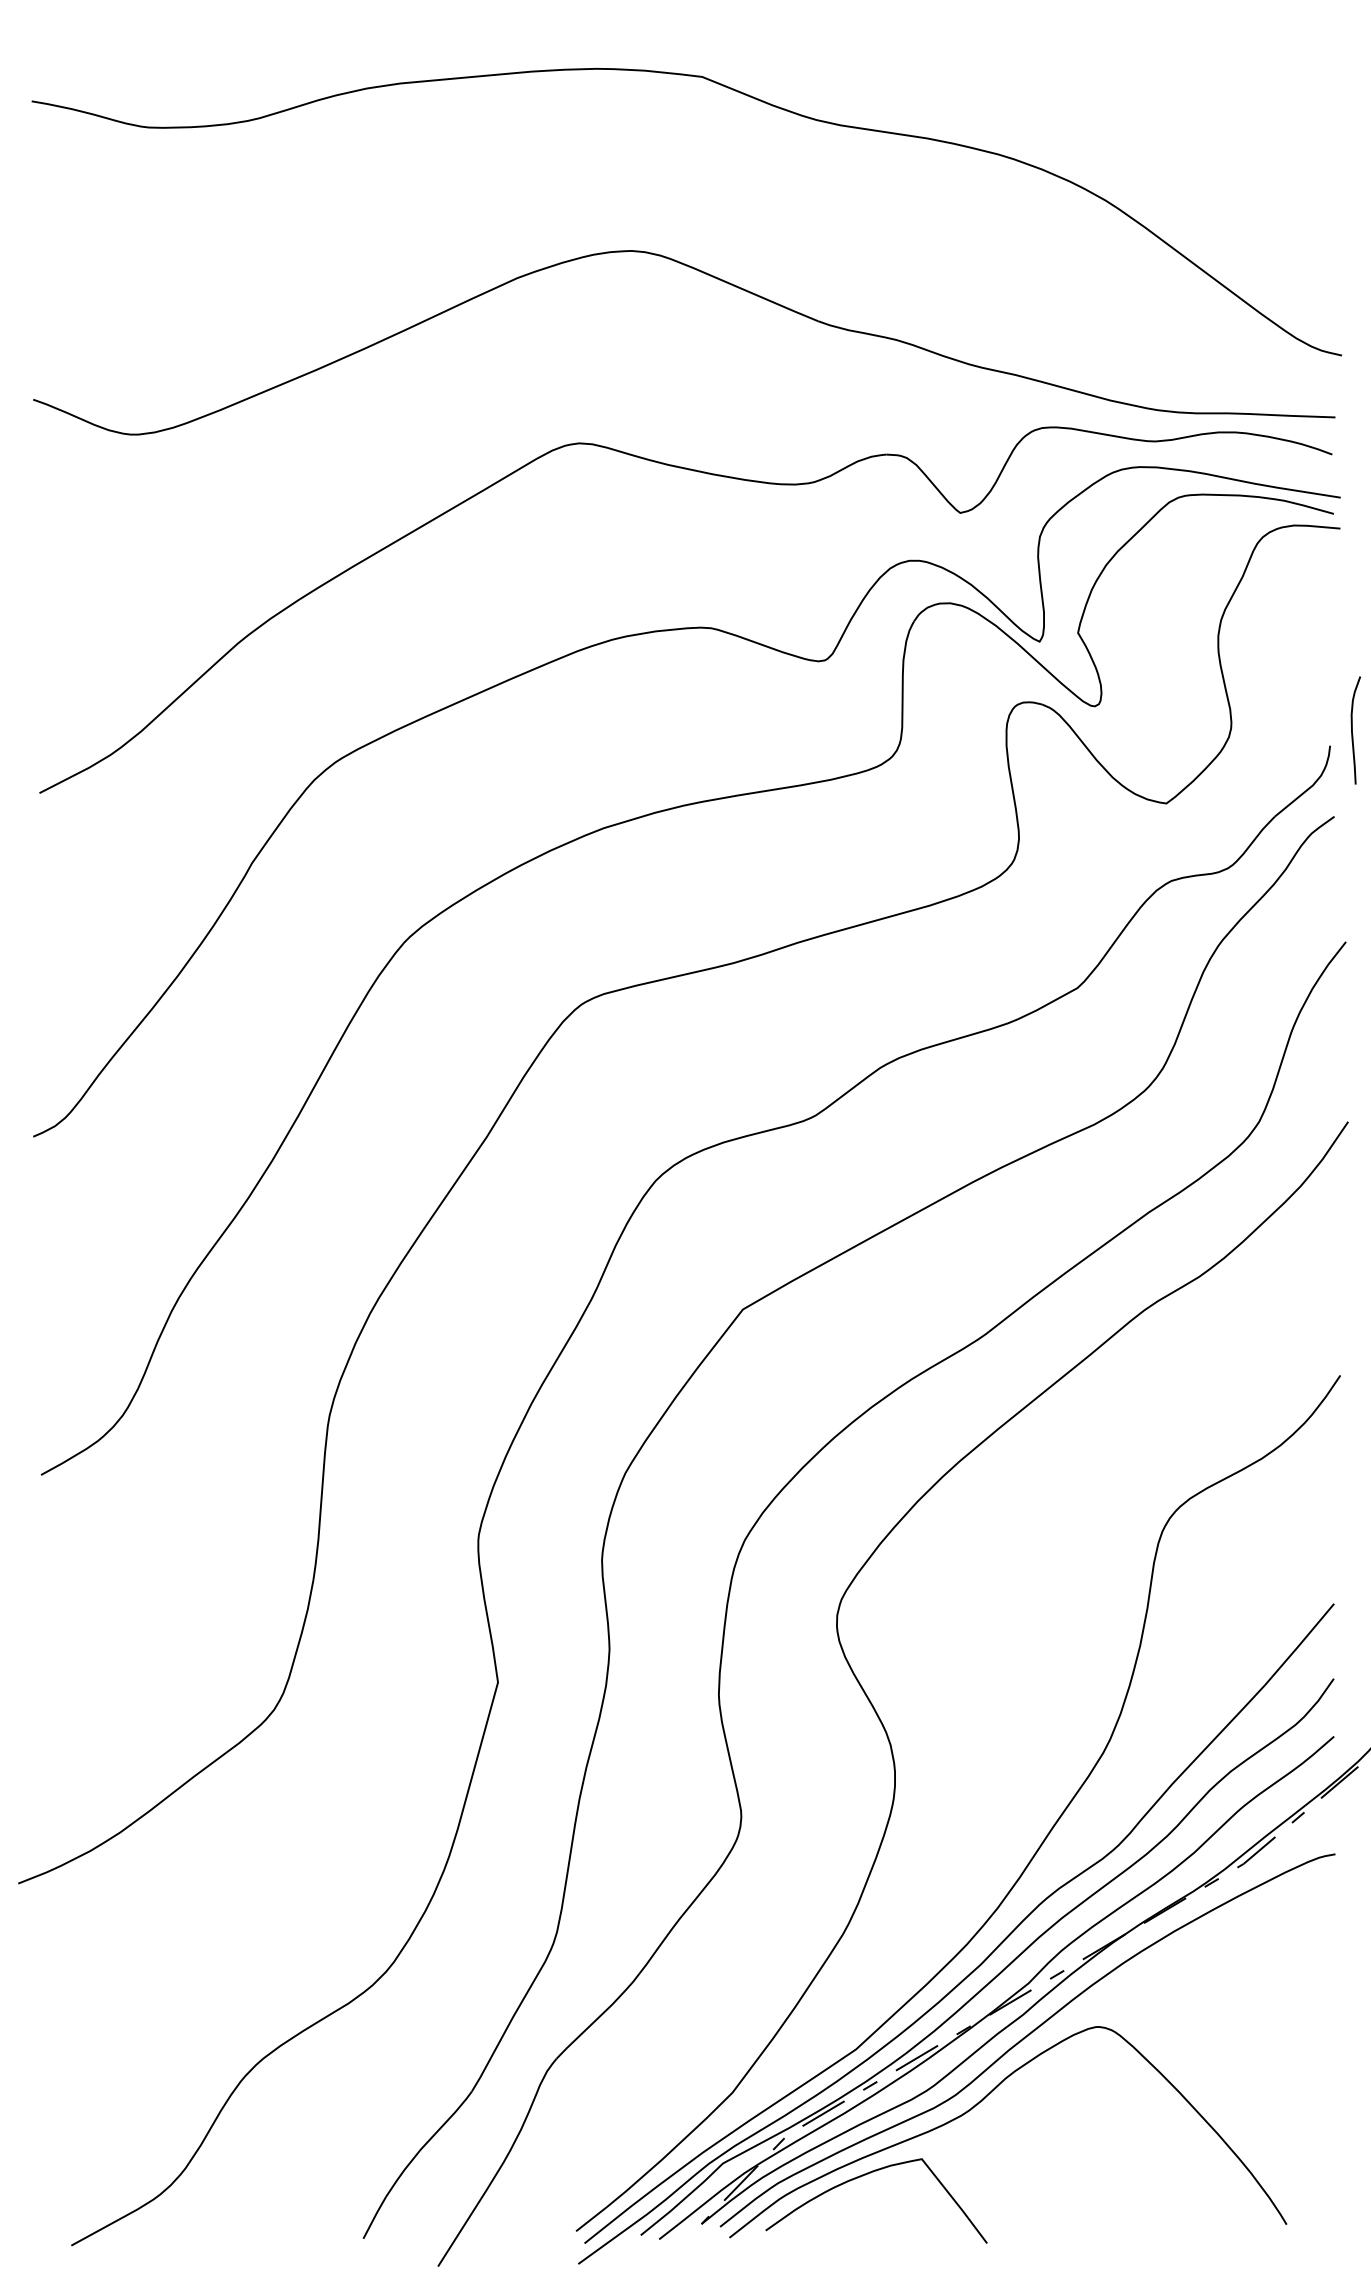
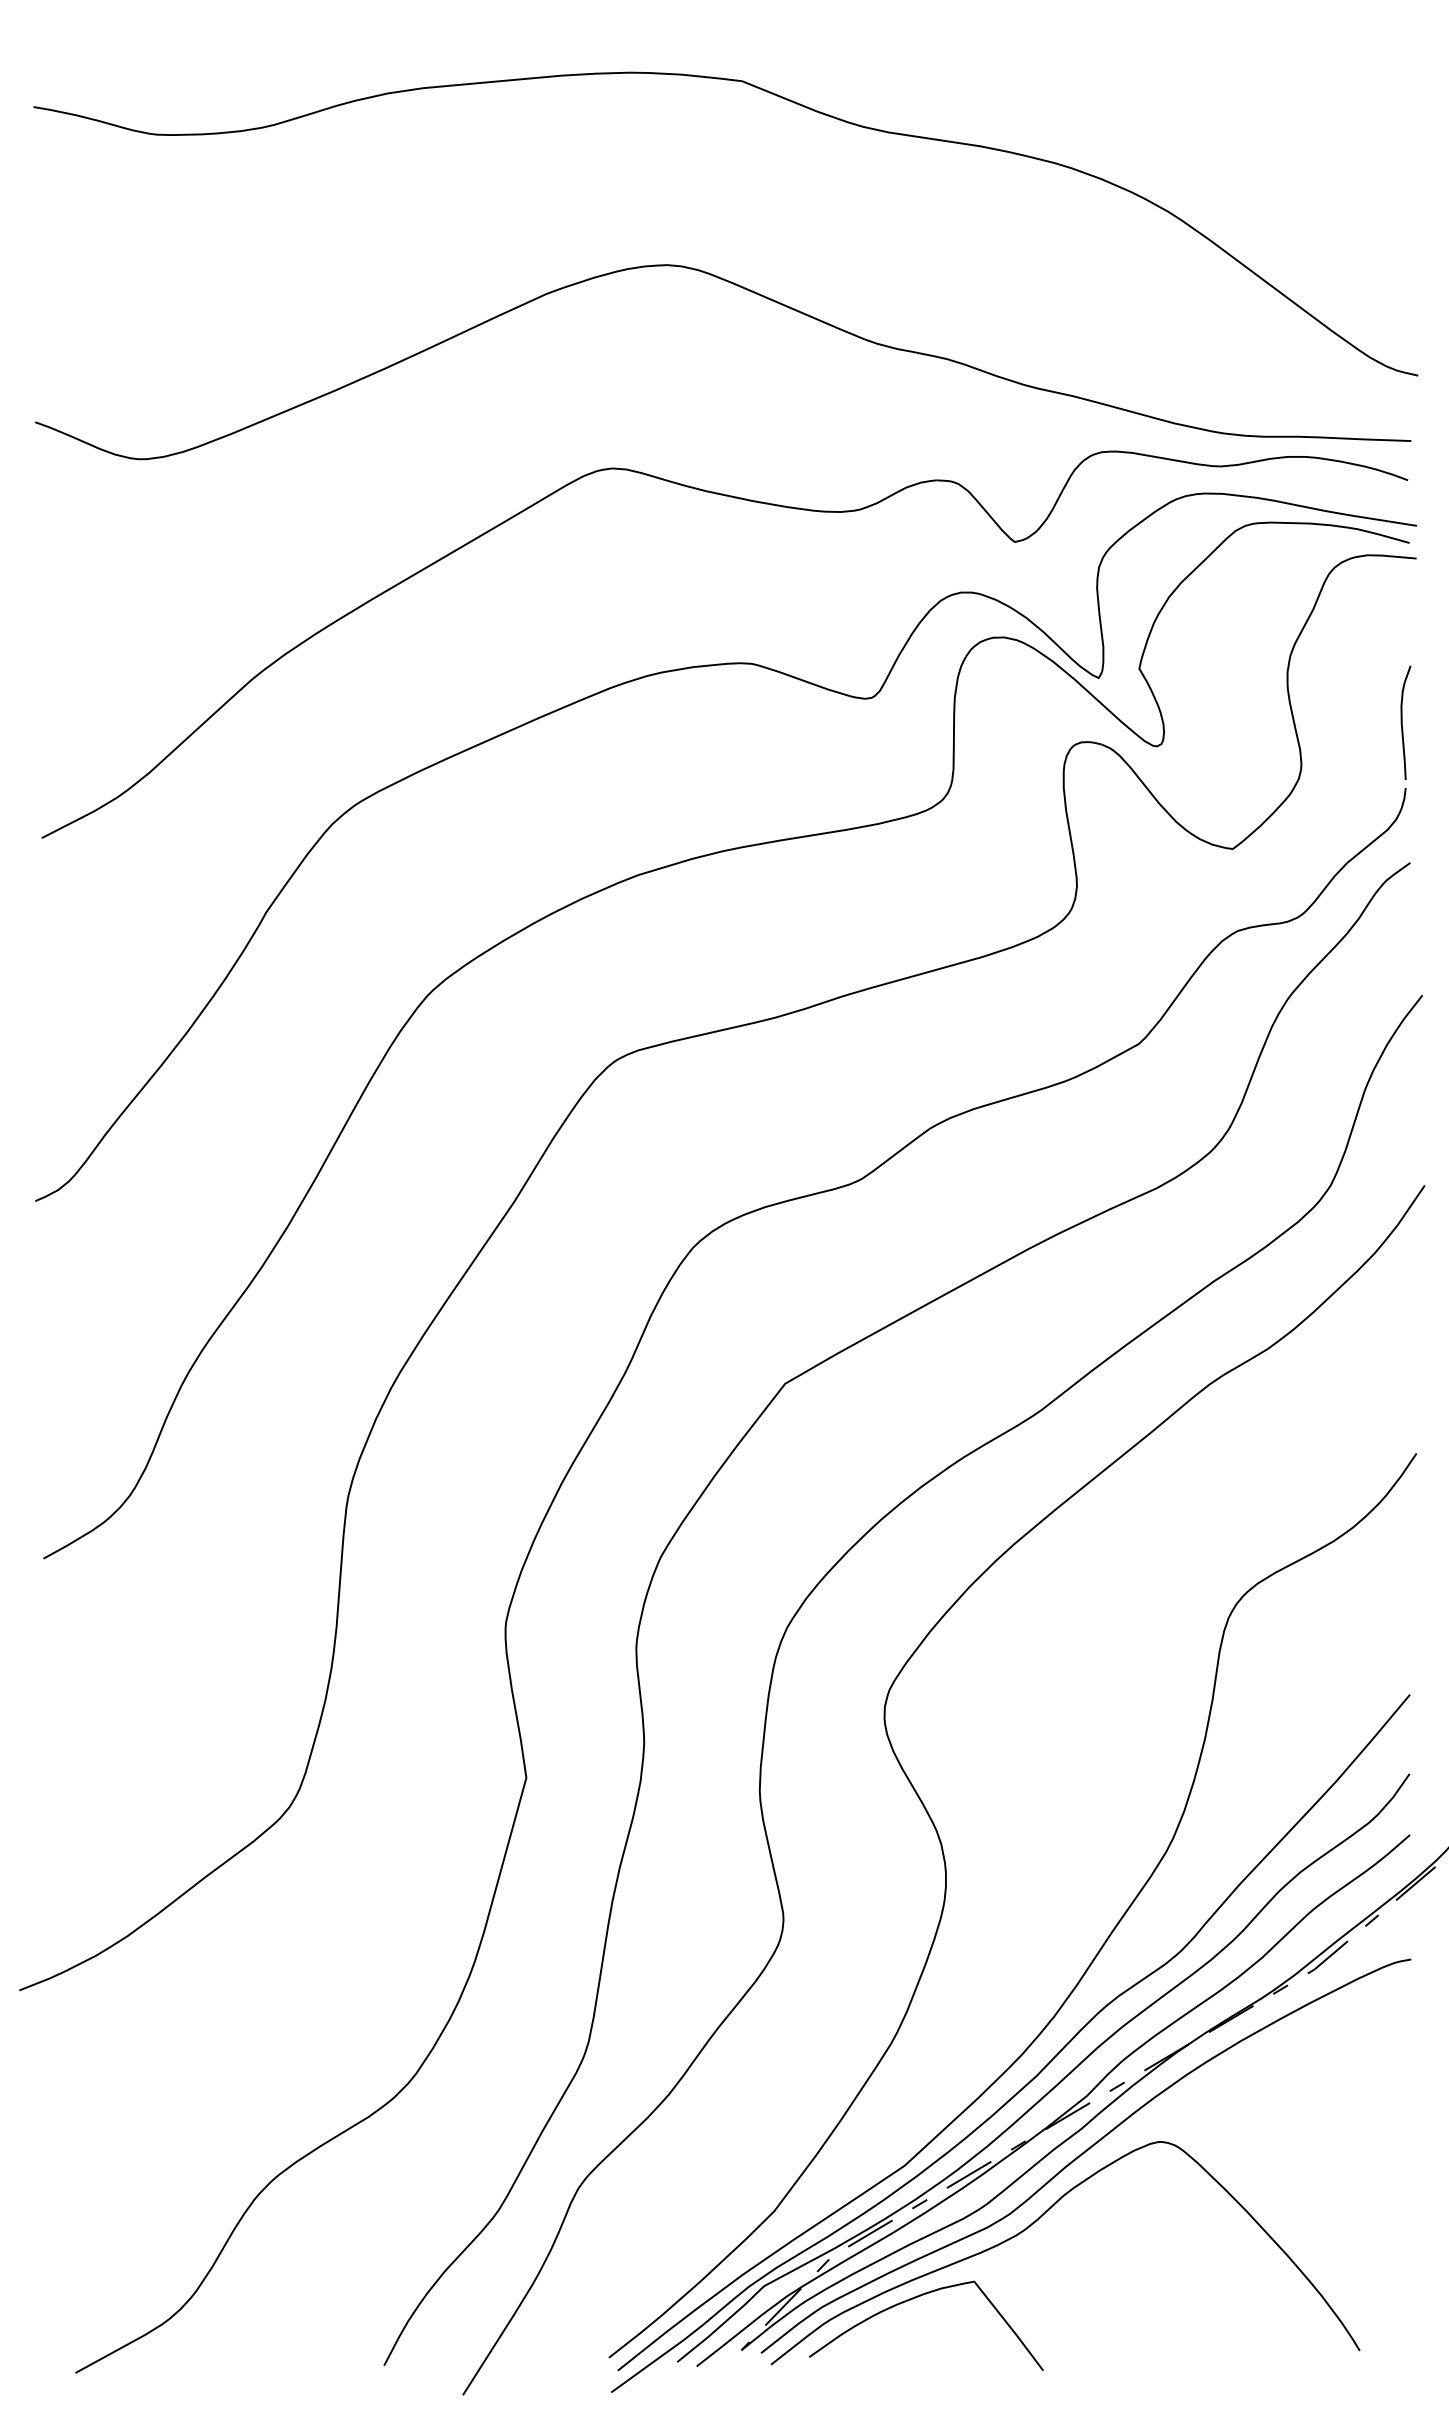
curve: (1352, 730) -> (1402, 722), moved

